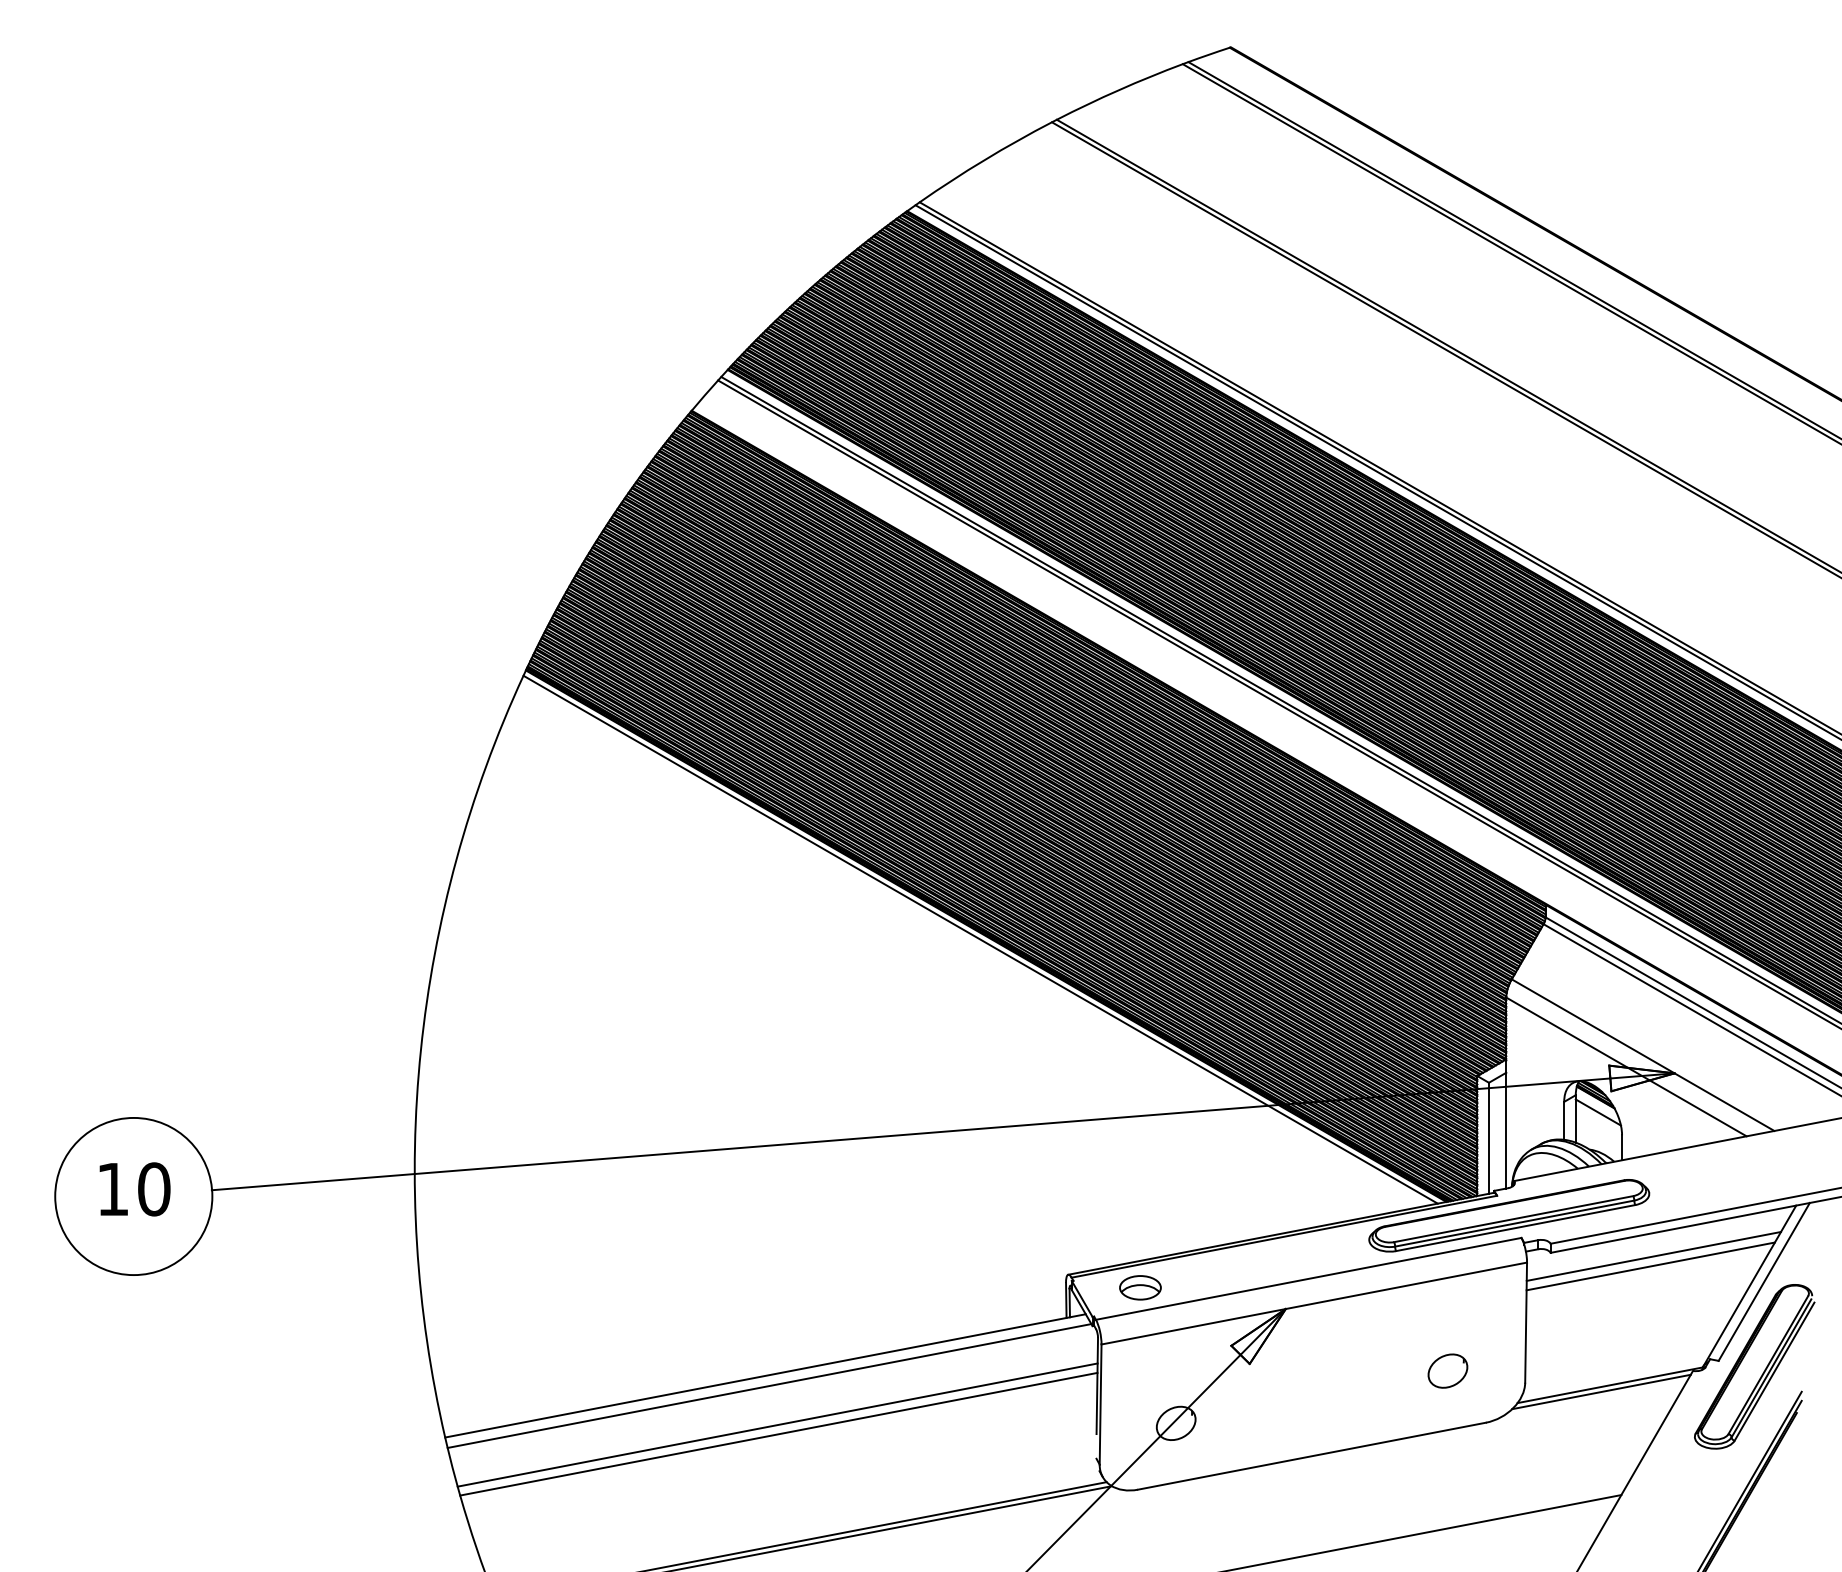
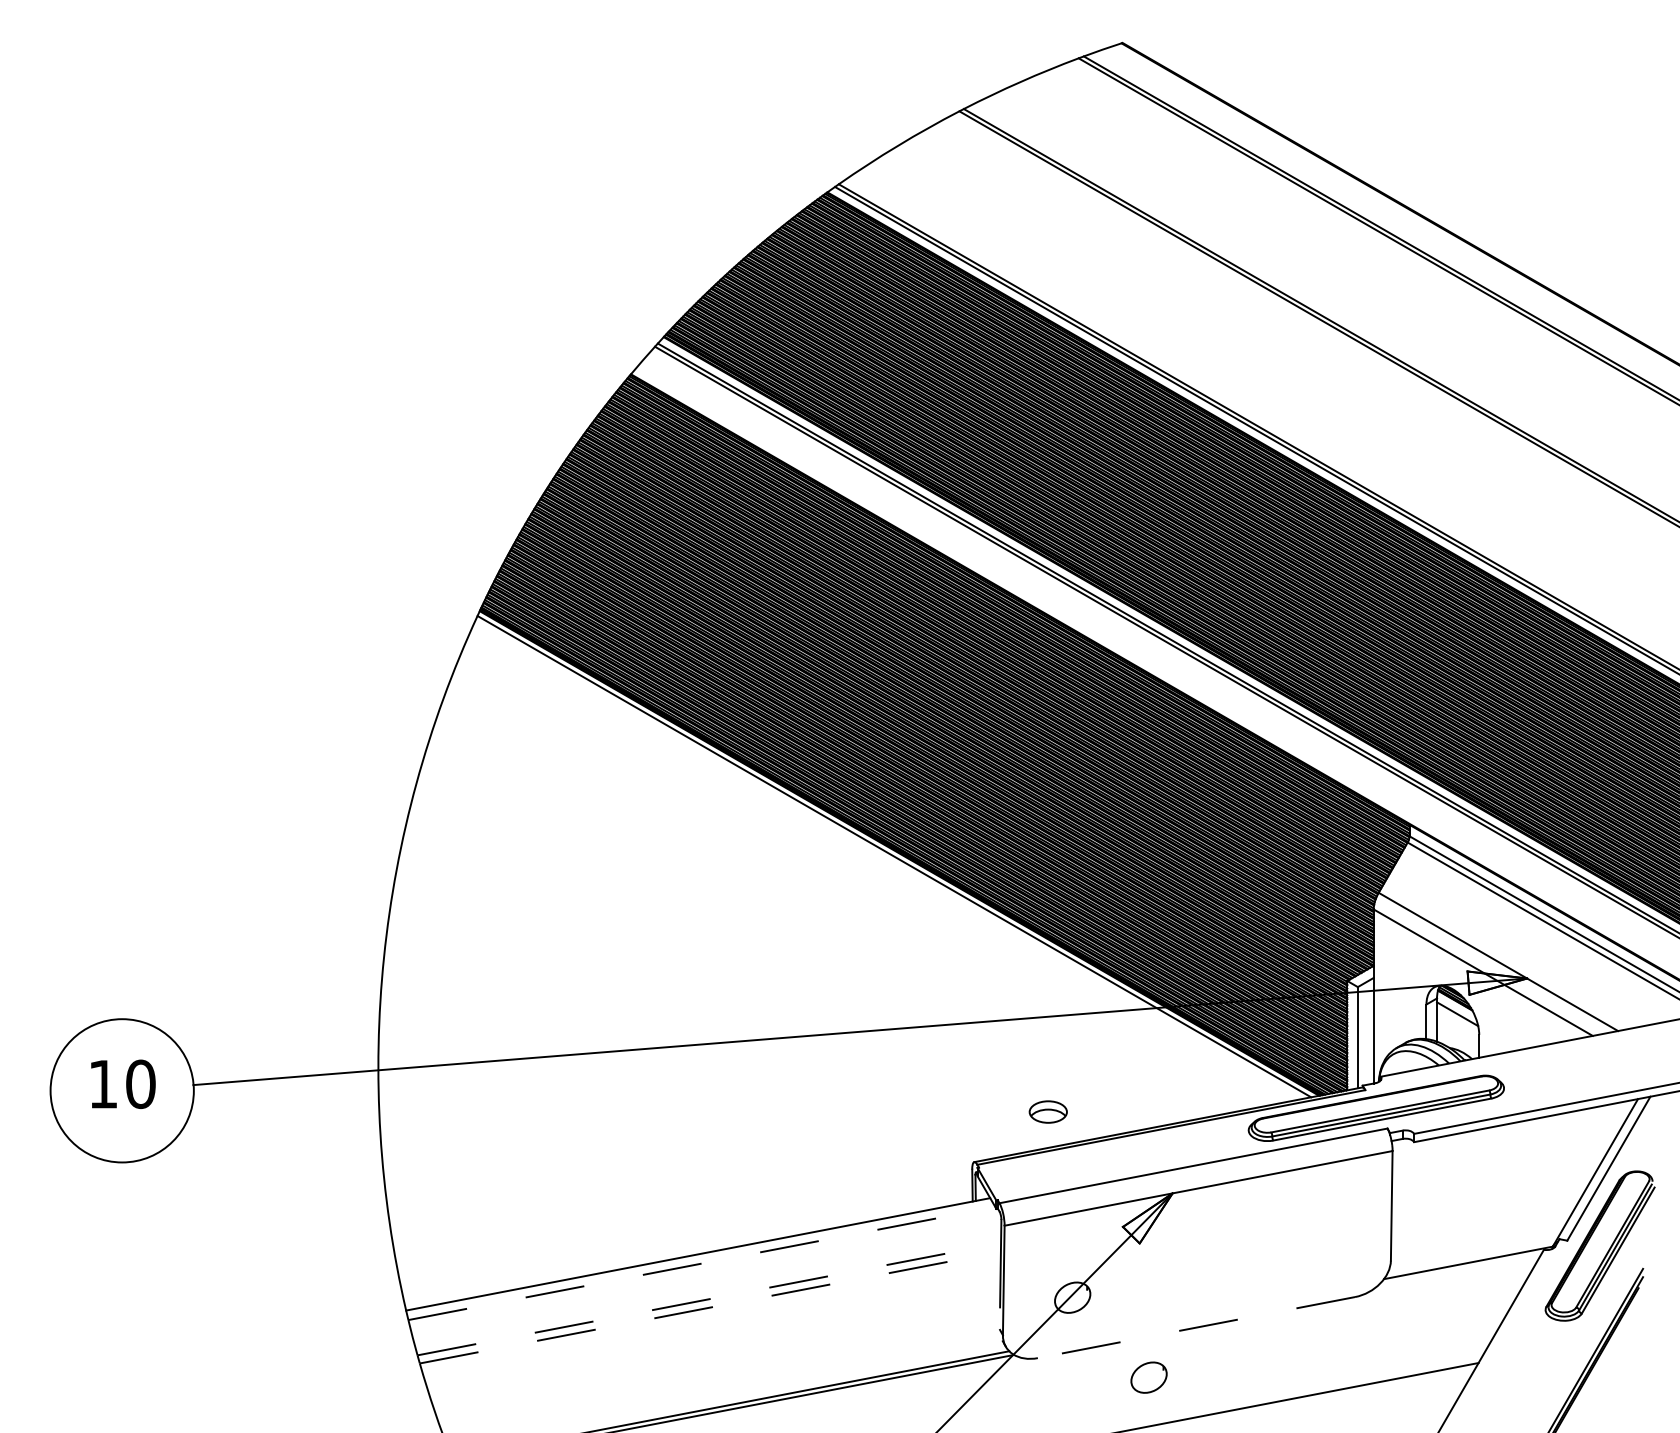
line: (1653, 1255) -> (1507, 1144), removed
line: (1650, 1266) -> (1505, 1154), removed
part: (1140, 1287) -> (1048, 1111), moved
part: (1447, 1370) -> (1148, 1377), moved
line: (769, 1386) -> (701, 1264), solid -> dashed
line: (1601, 1391) -> (1460, 1268), removed
line: (777, 1425) -> (709, 1299), solid -> dashed
line: (779, 1434) -> (710, 1307), solid -> dashed
line: (1311, 1456) -> (1196, 1327), solid -> dashed

